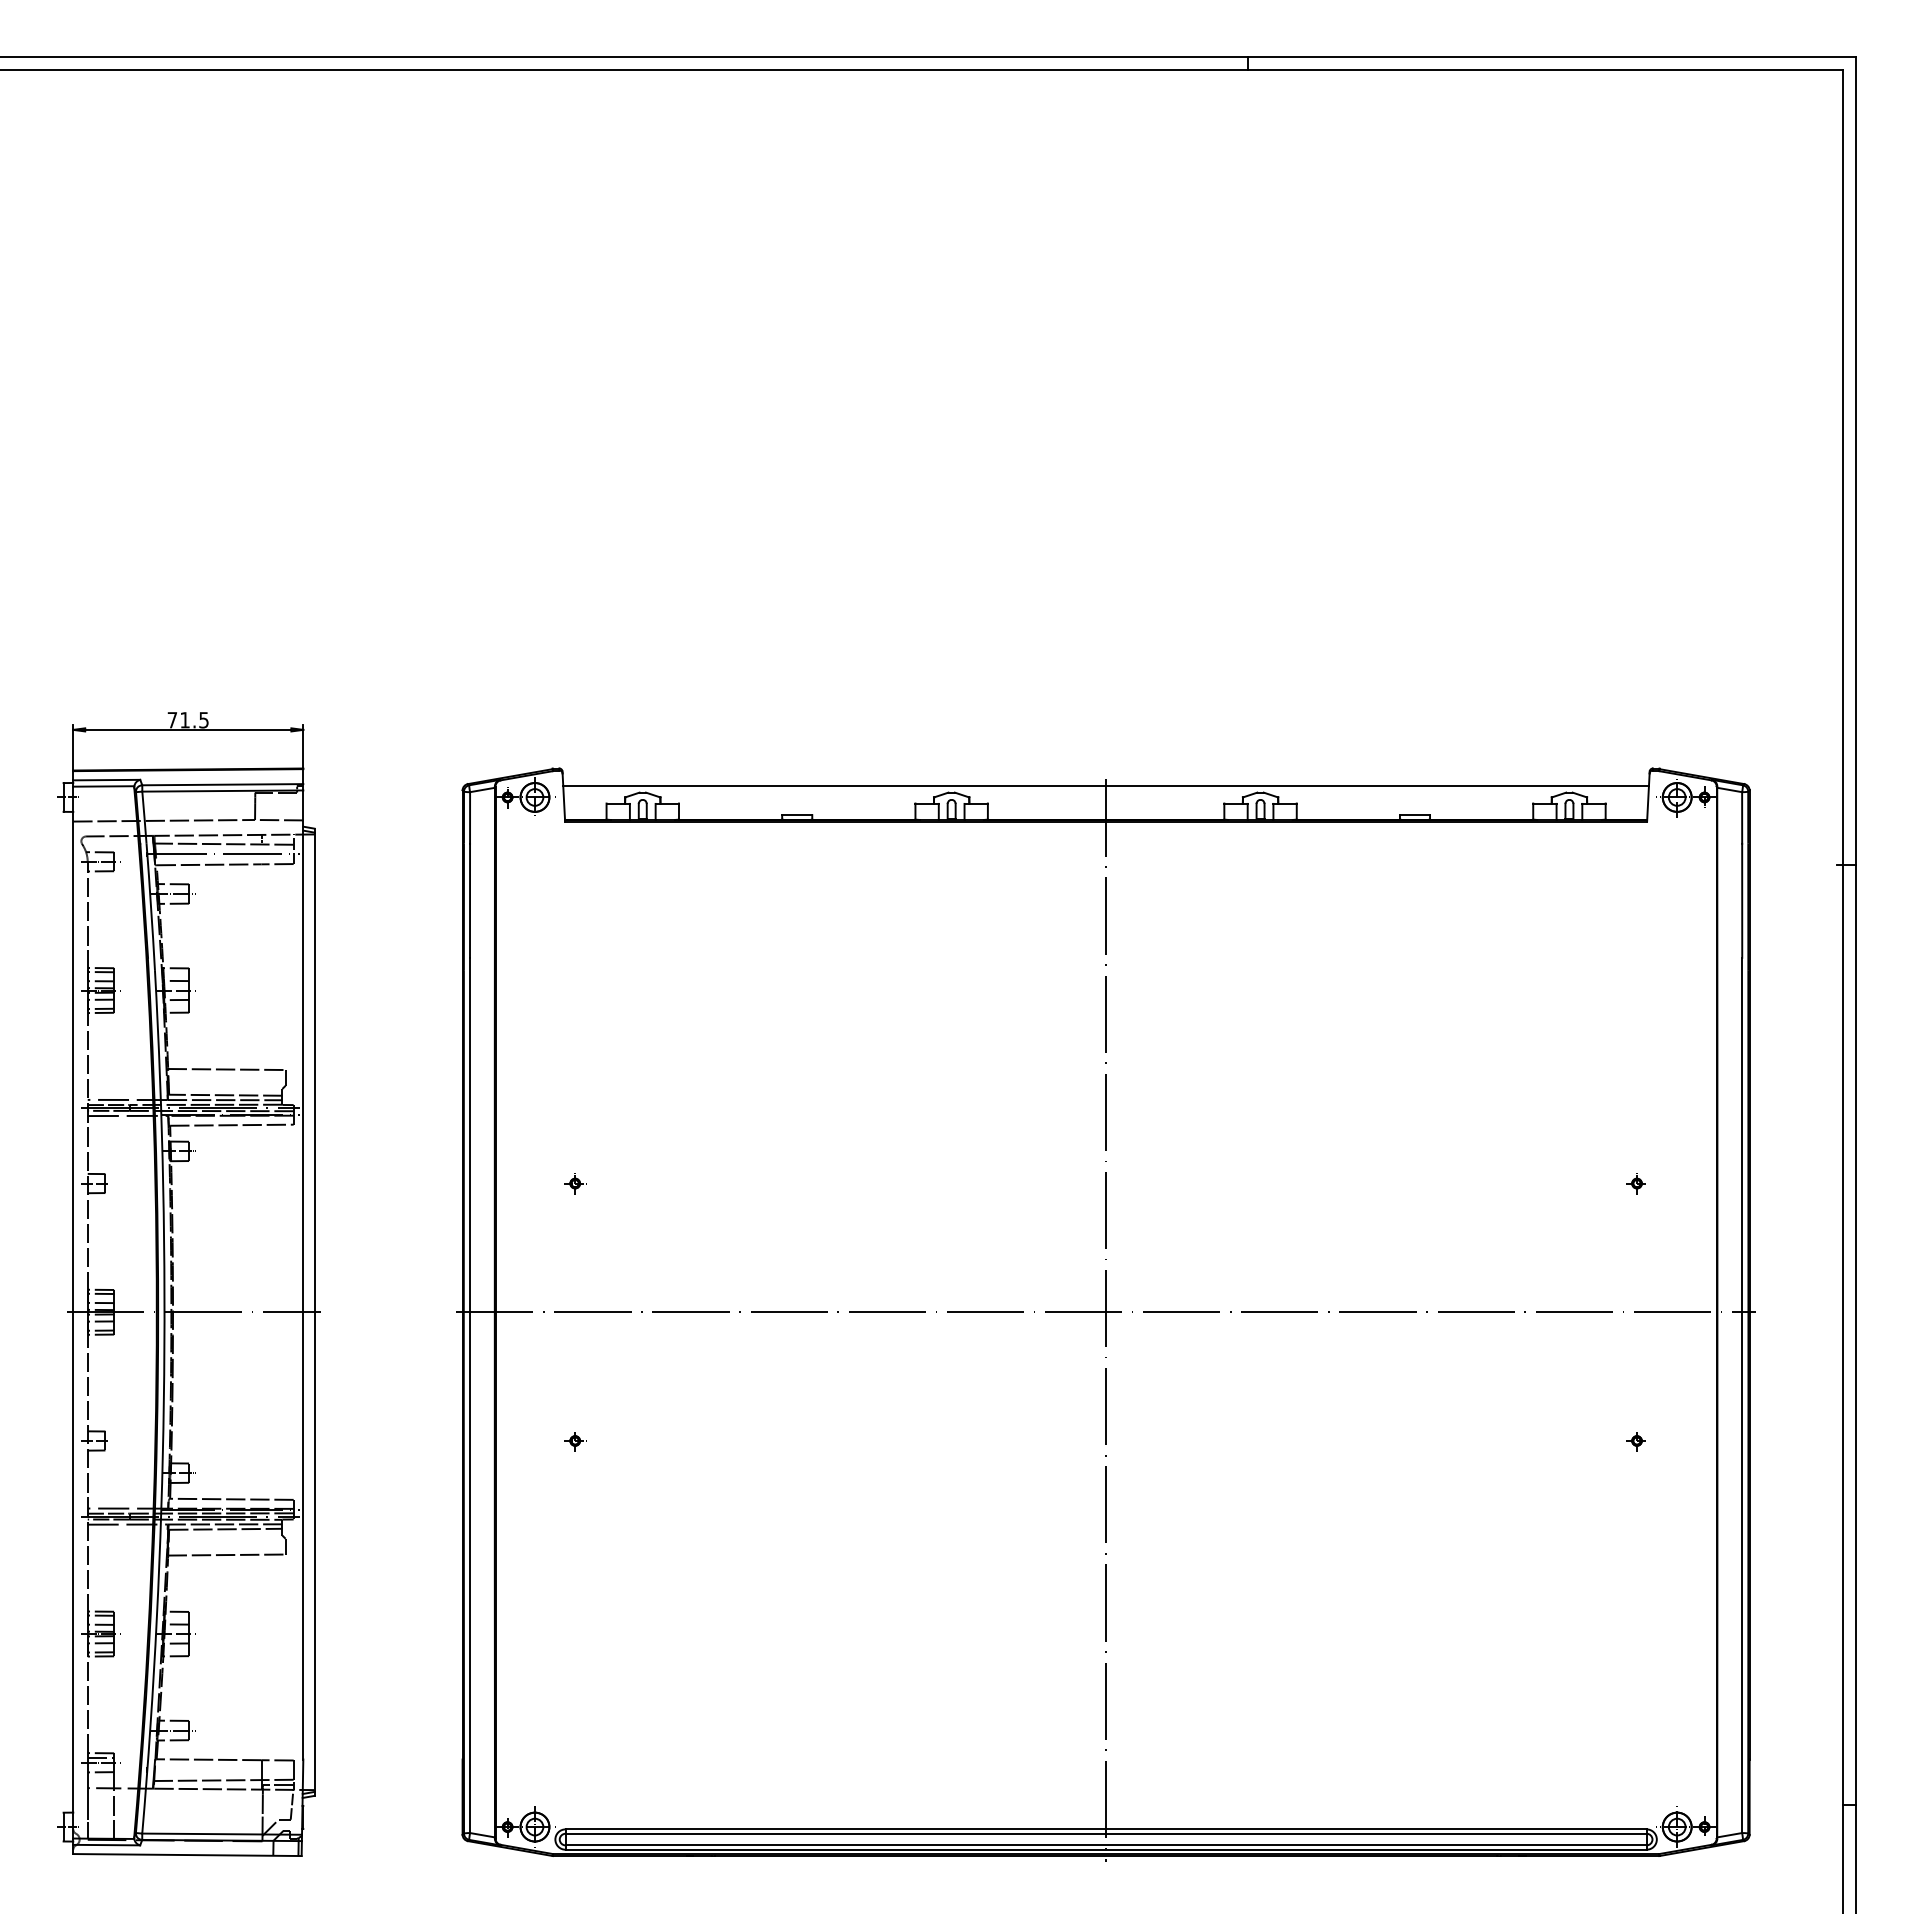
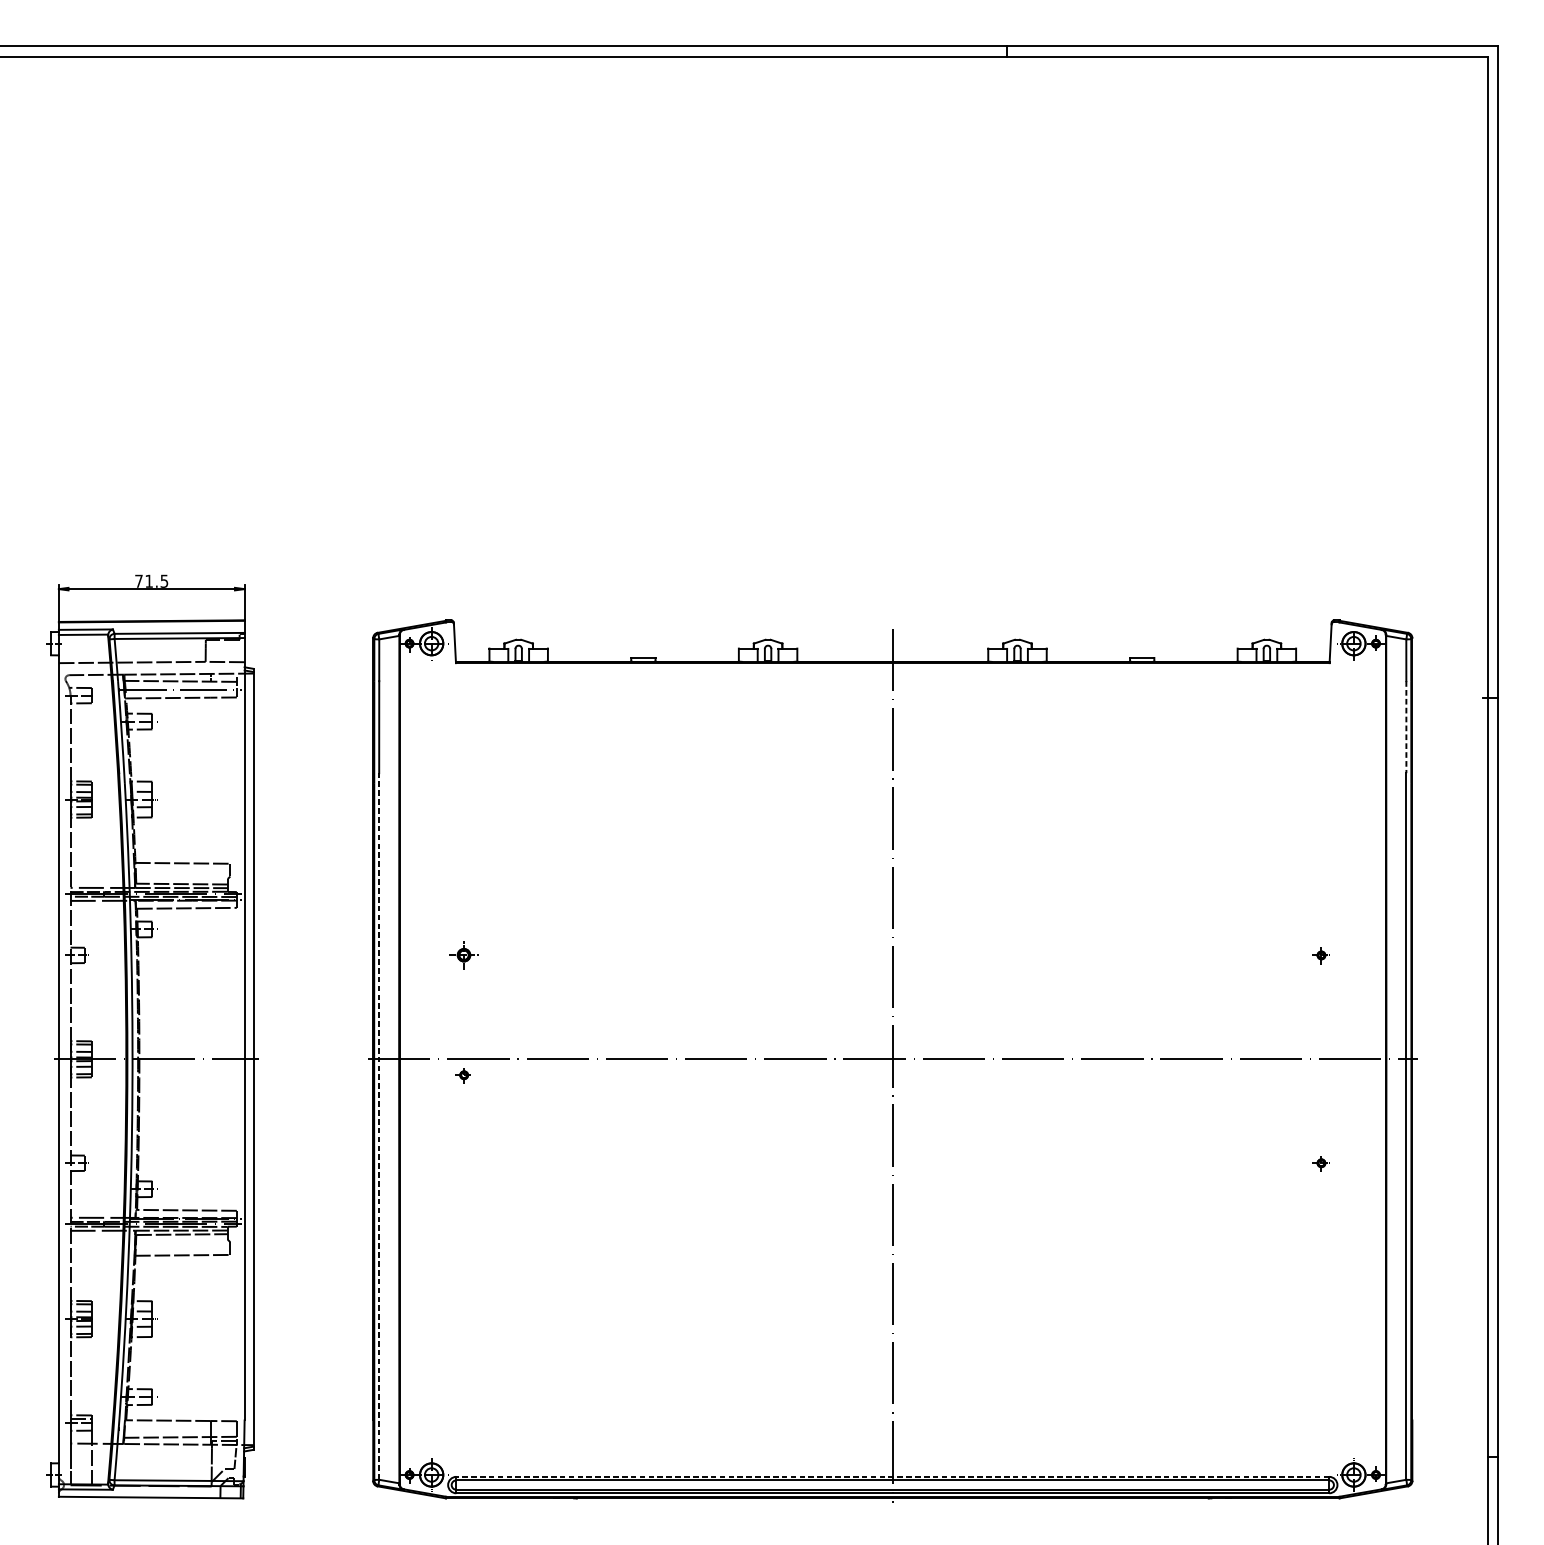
line: (1105, 785) -> (892, 634), removed
line: (1742, 900) -> (1406, 726), solid -> dashed
part: (575, 1183) -> (464, 955), size x1.6
line: (469, 1395) -> (378, 1126), solid -> dashed
part: (575, 1441) -> (464, 1075), moved
line: (1106, 1829) -> (893, 1476), solid -> dashed

